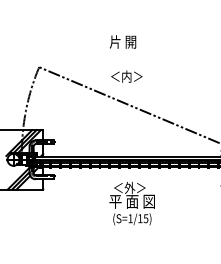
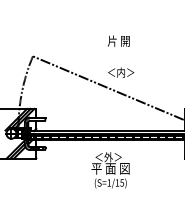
text: (123, 41) -> (119, 40), moved
text: (126, 76) -> (120, 72), moved

